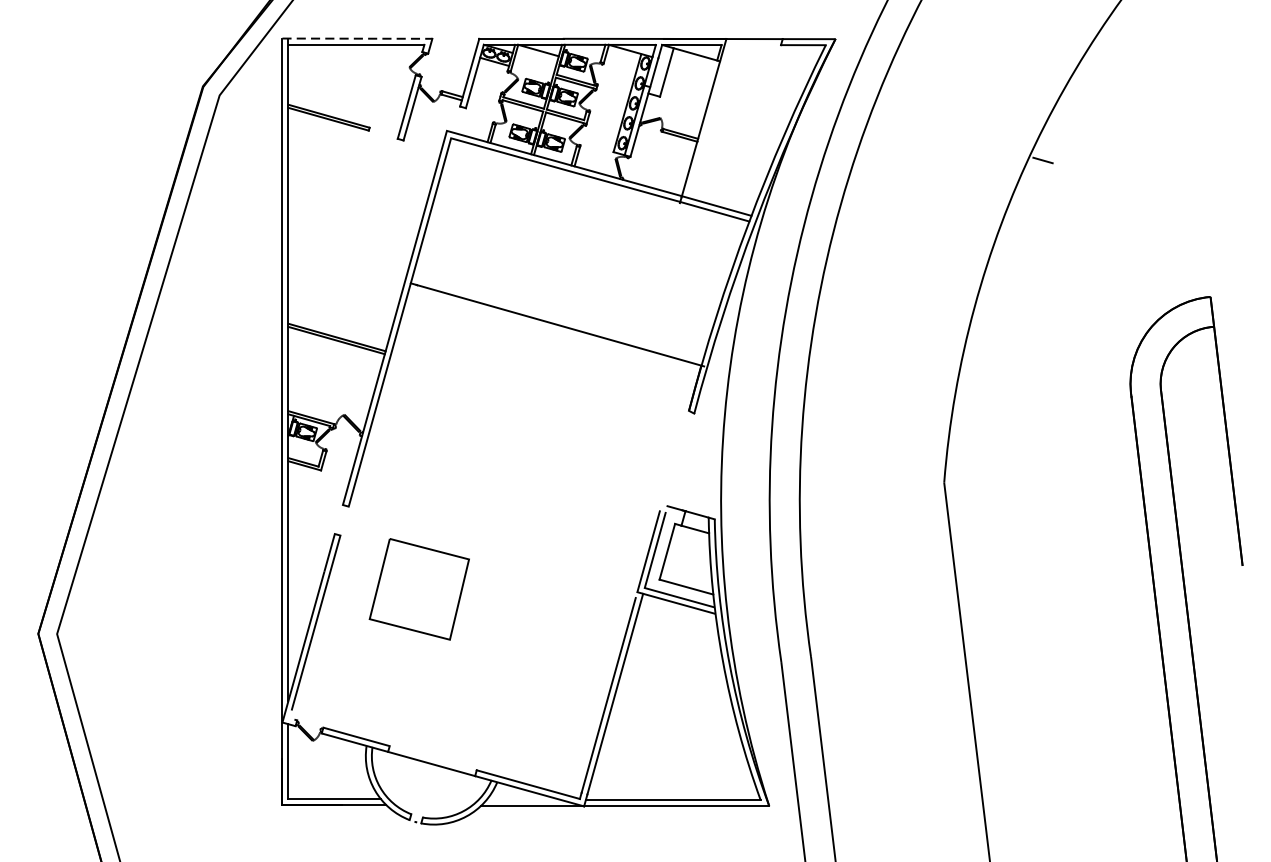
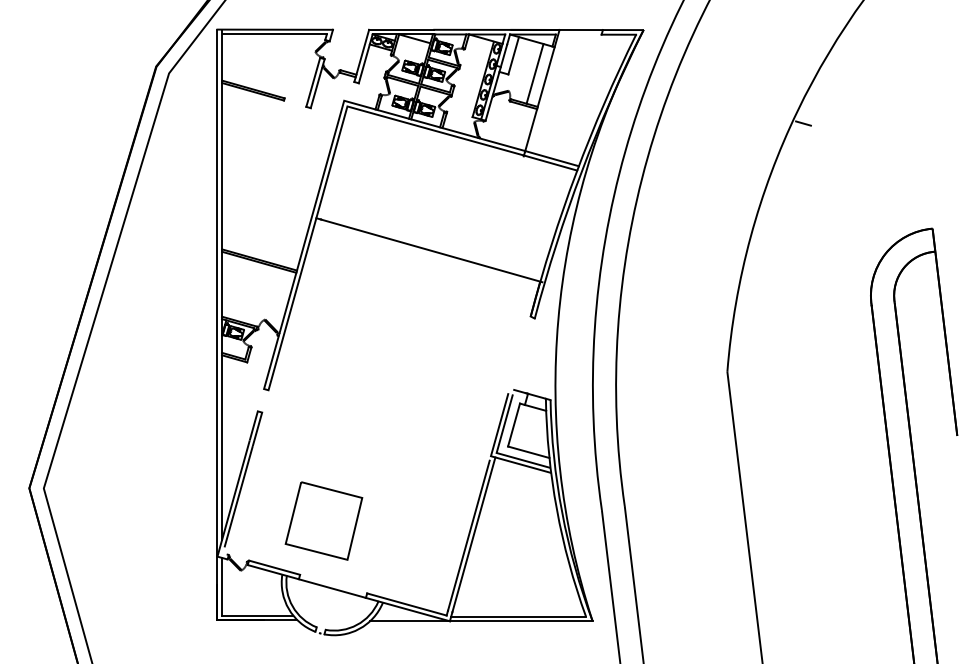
line: (357, 38) -> (275, 29), dashed -> solid
line: (693, 95) -> (534, 73), added
part: (418, 588) -> (323, 520), moved

